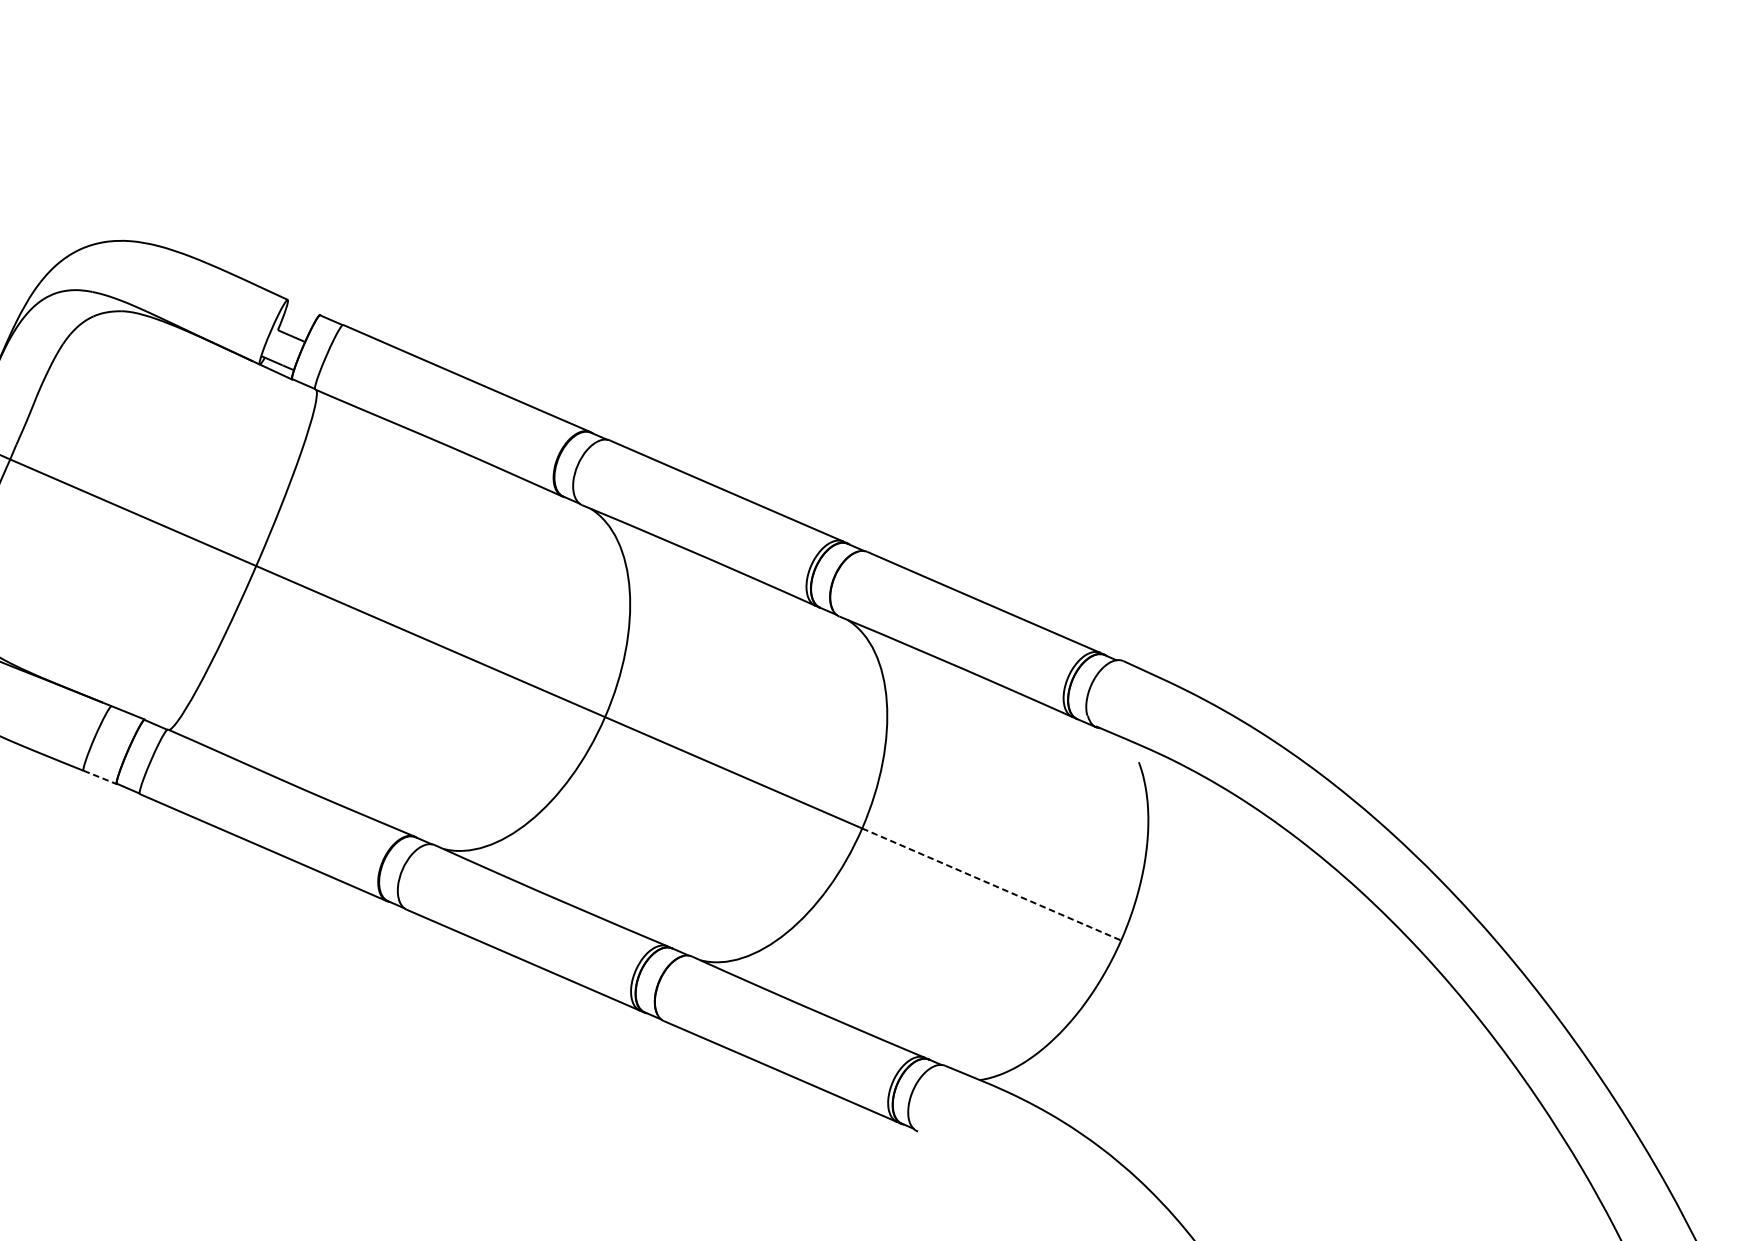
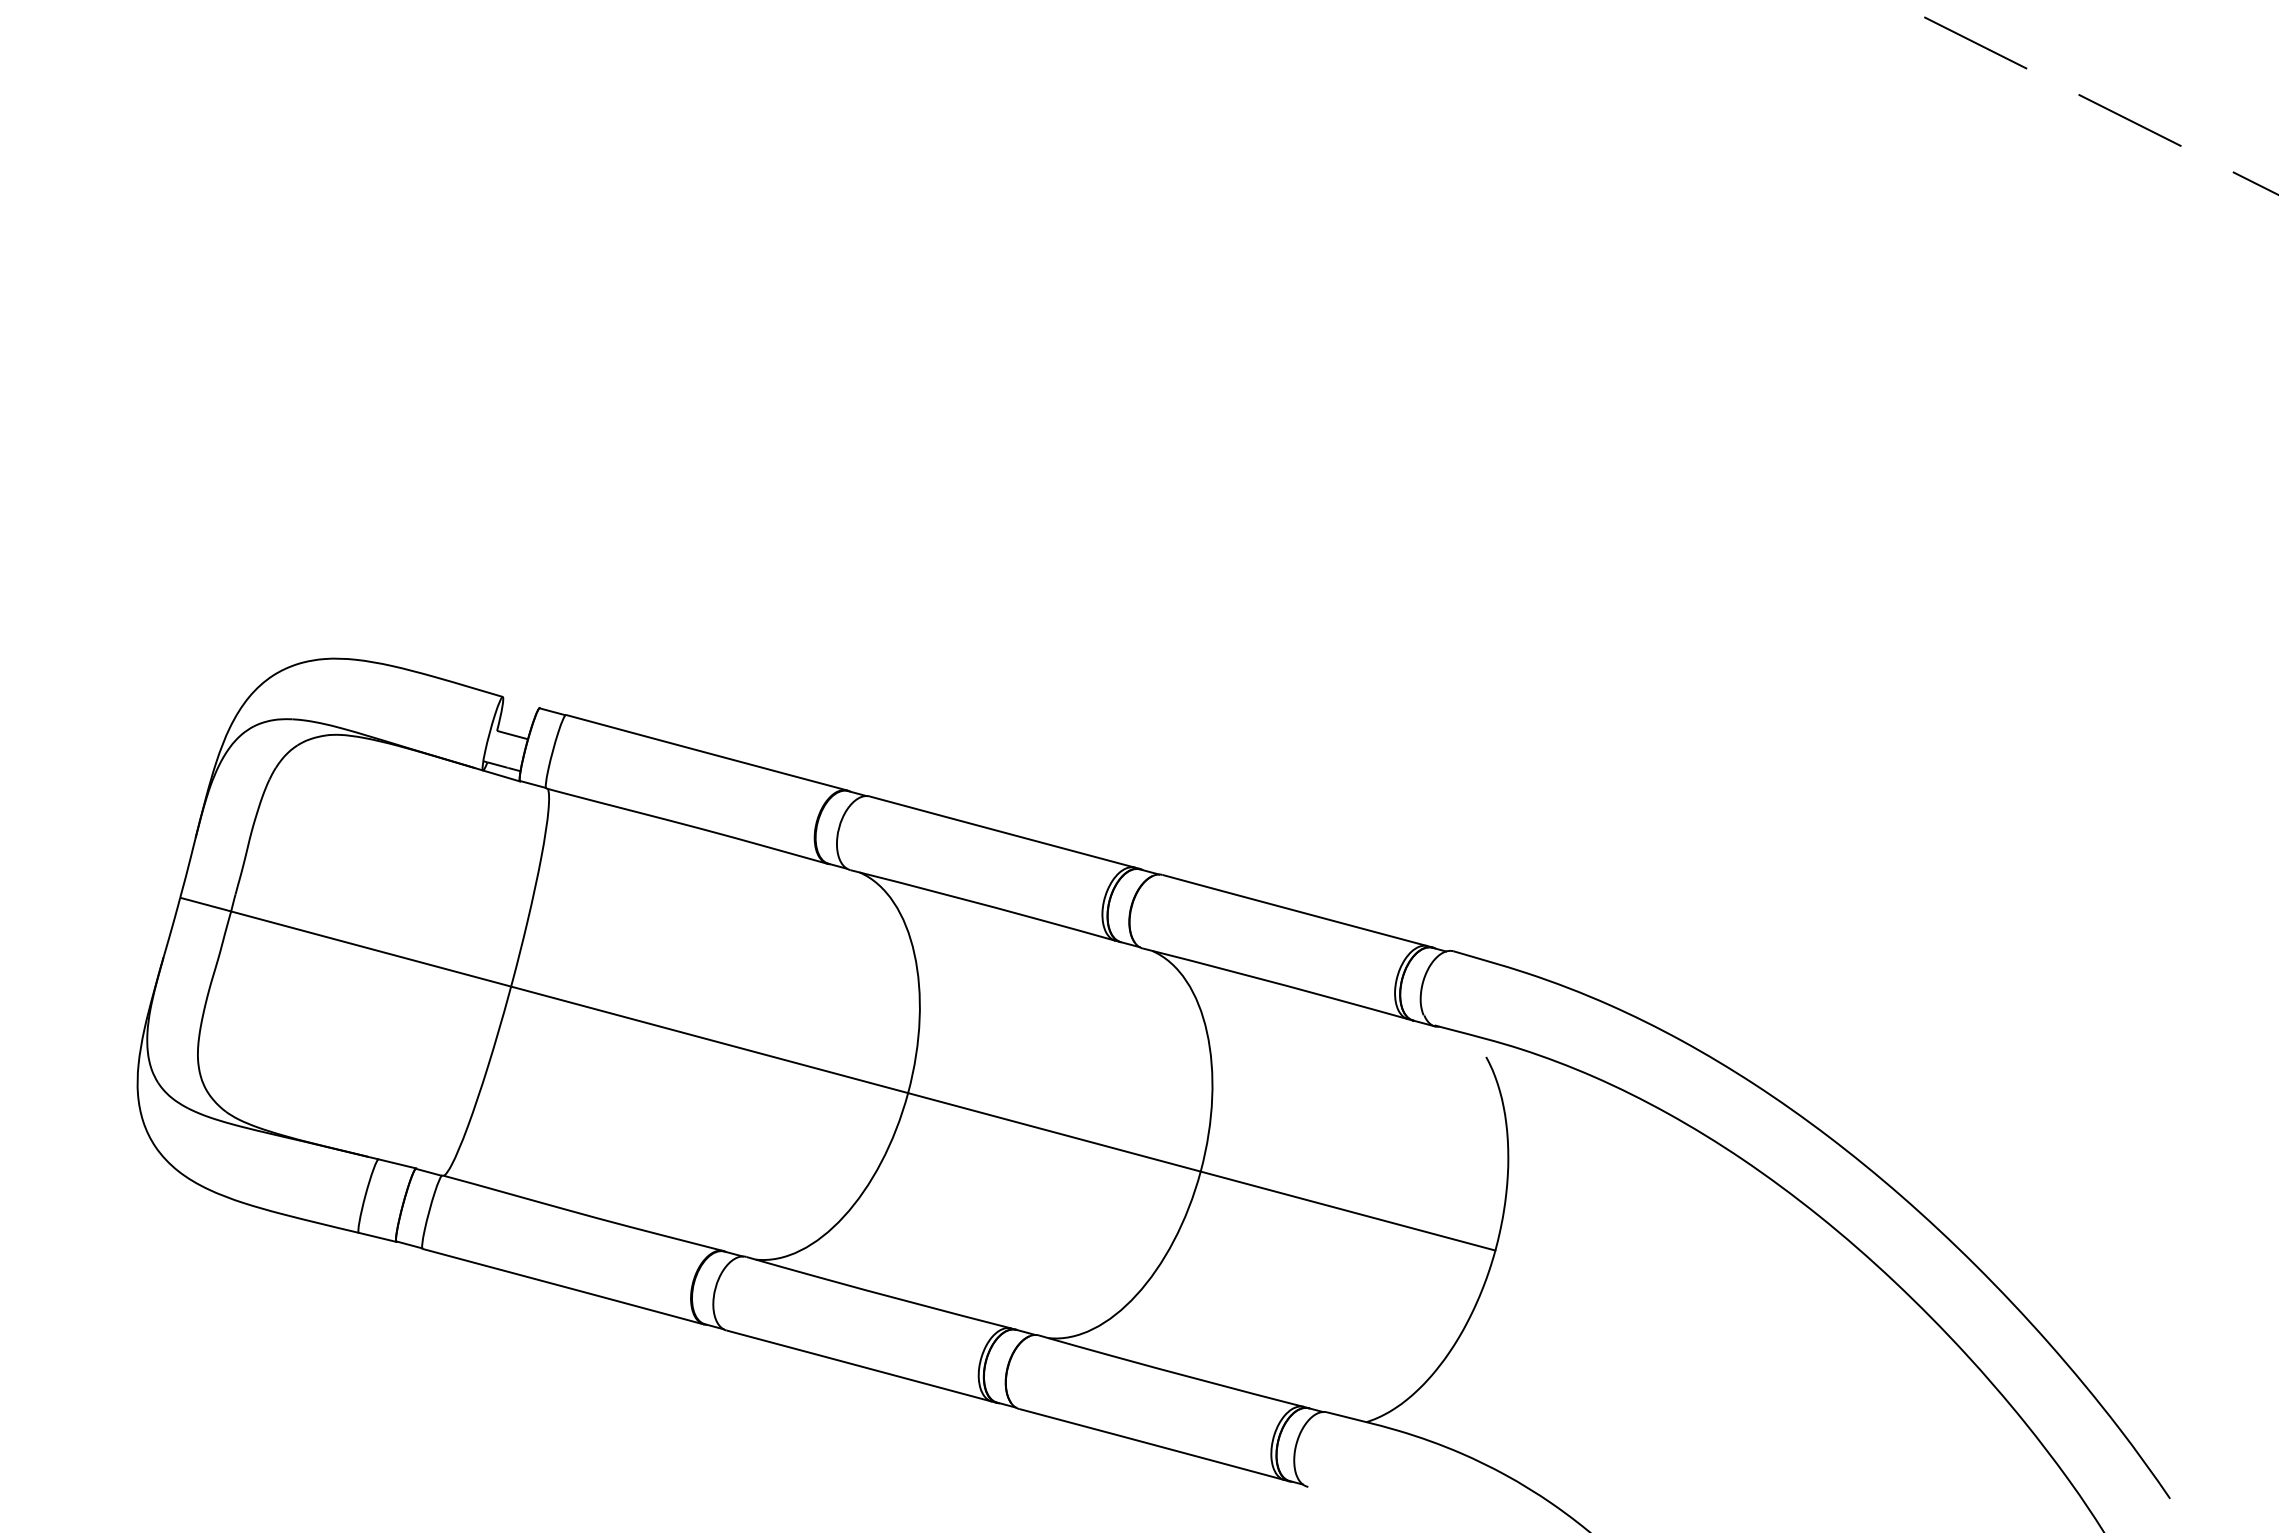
line: (101, 777) -> (378, 1237), dashed -> solid
line: (992, 884) -> (1348, 1211), dashed -> solid

